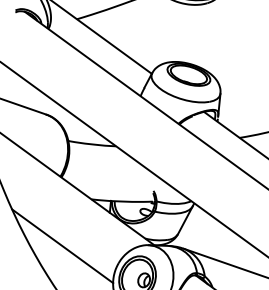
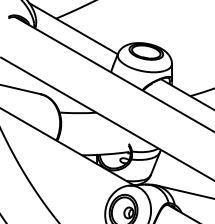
line: (62, 246) -> (63, 193), removed

